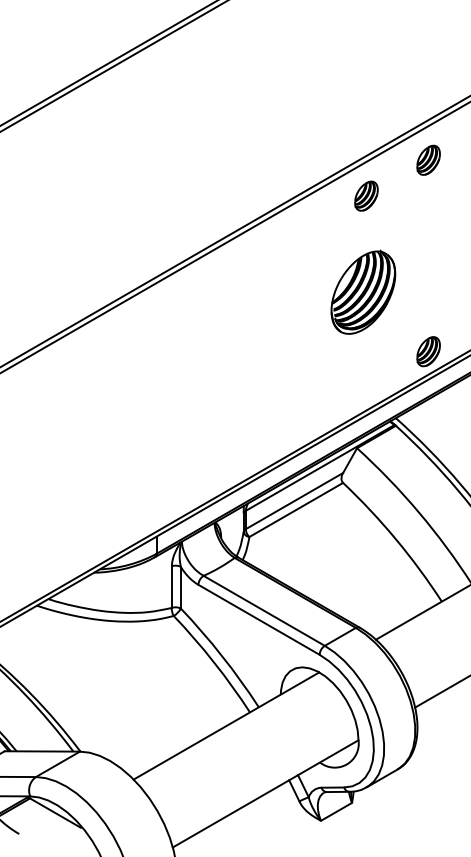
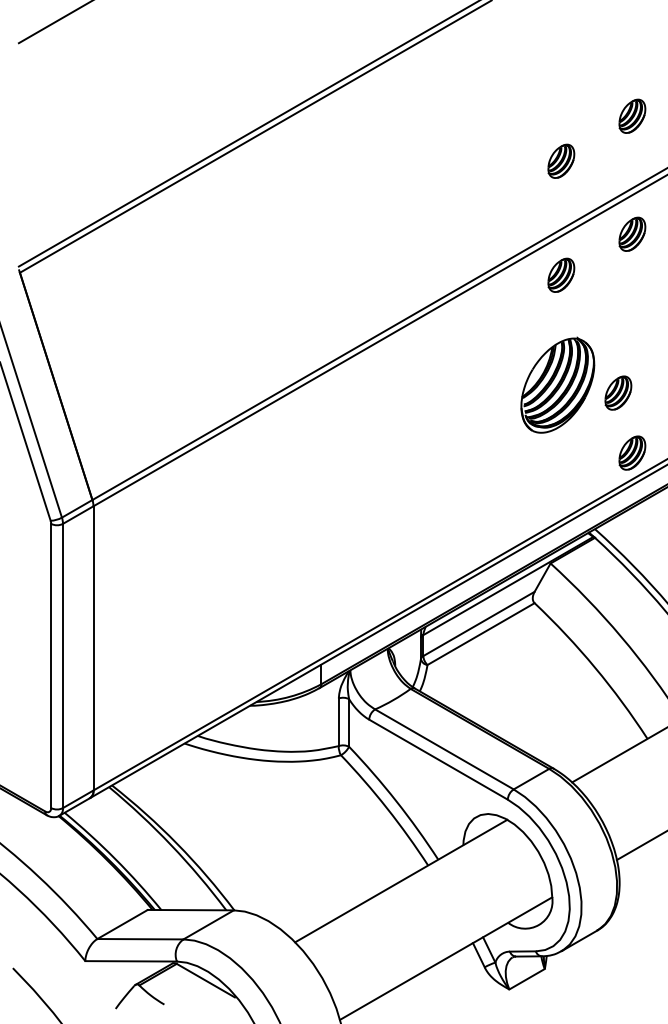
part: (428, 56) -> (632, 115), added
part: (366, 95) -> (561, 160), added
part: (416, 298) -> (618, 392), added

